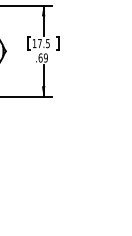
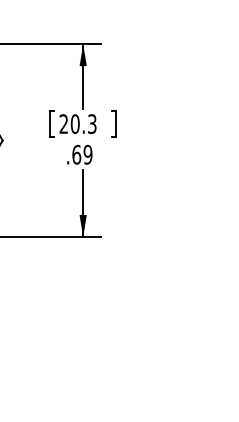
text: (40, 43) -> (76, 123), 17.5 -> 20.3

